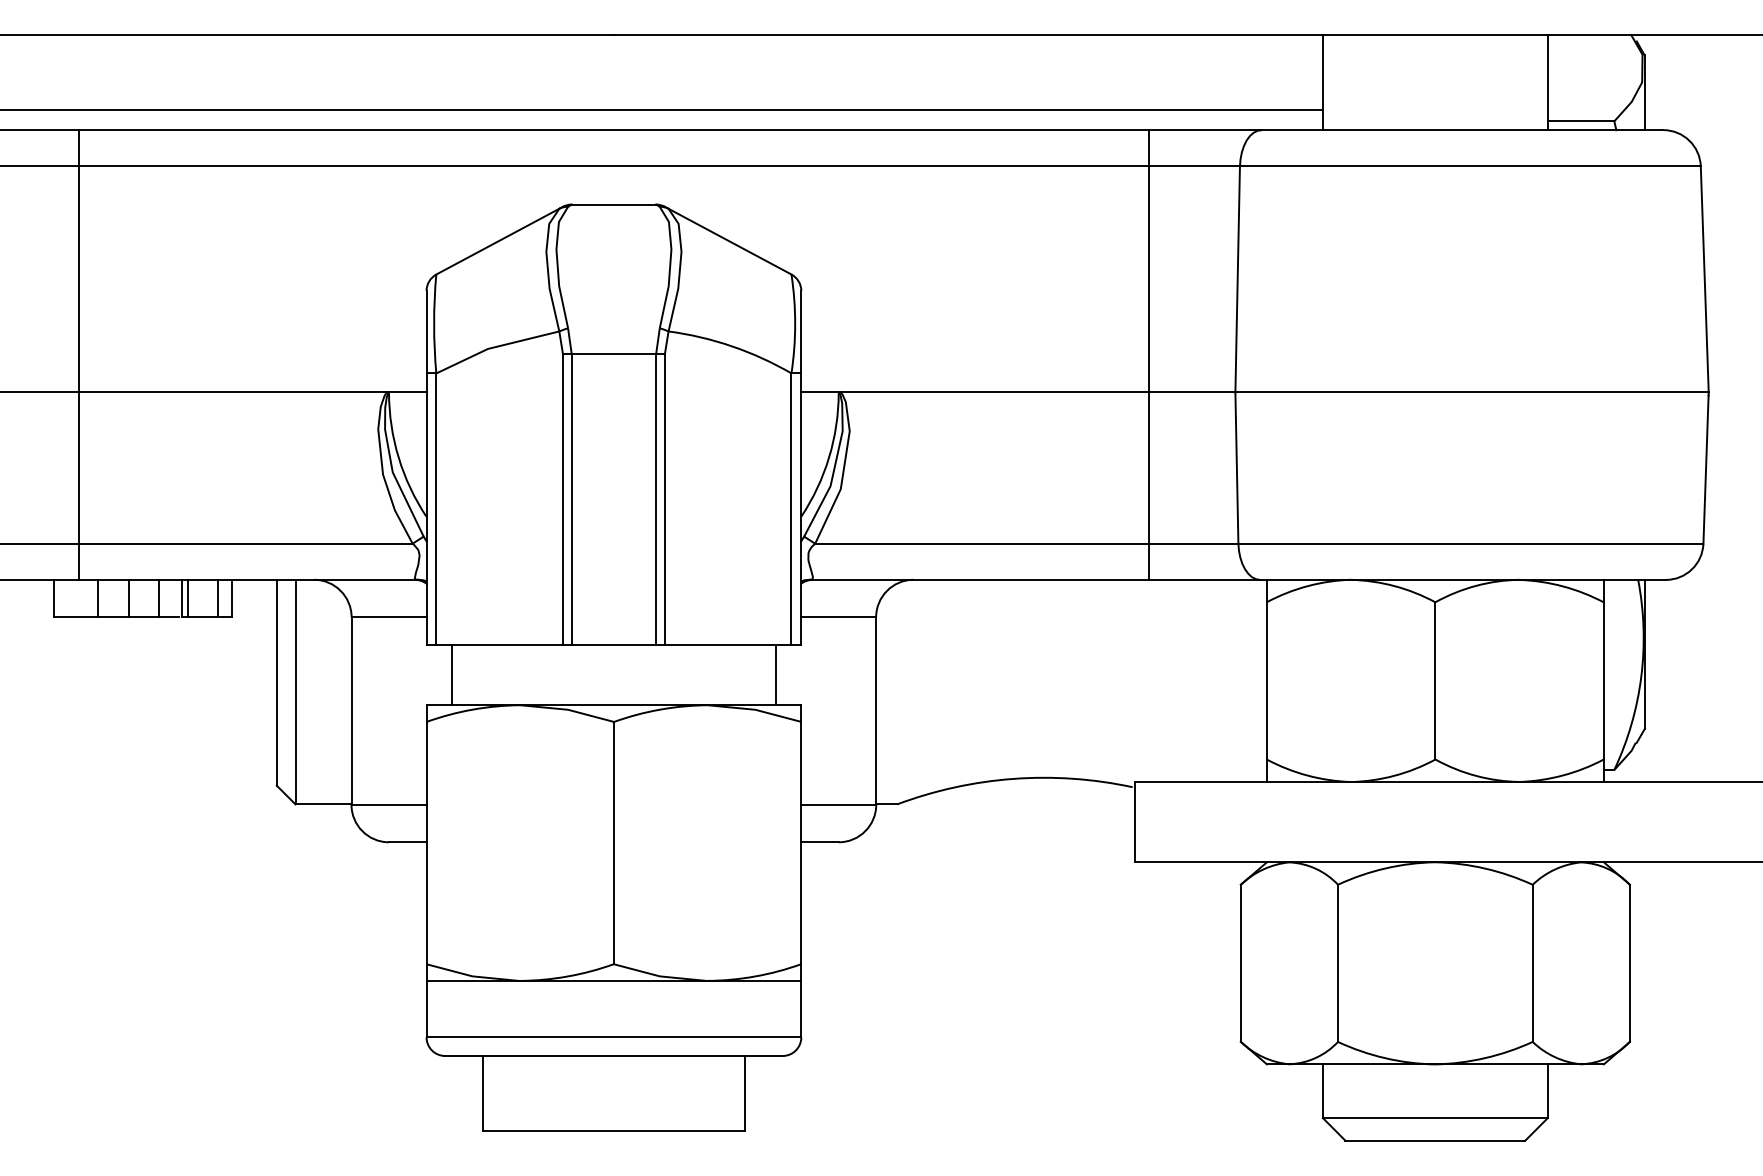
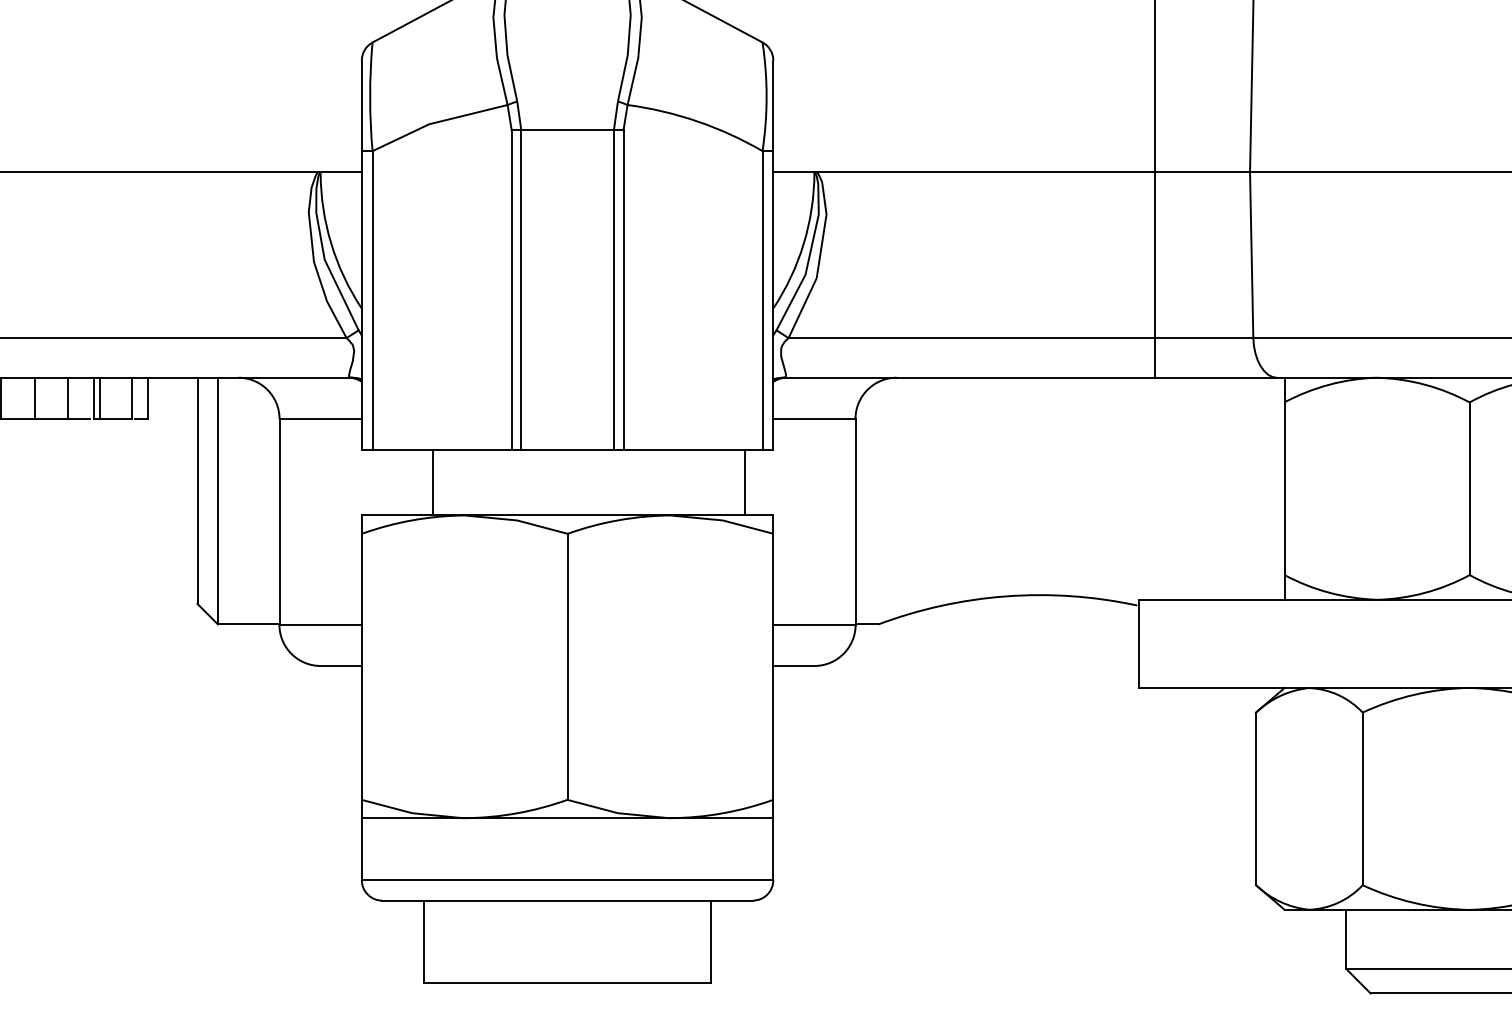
line: (451, 675) -> (432, 482), moved

